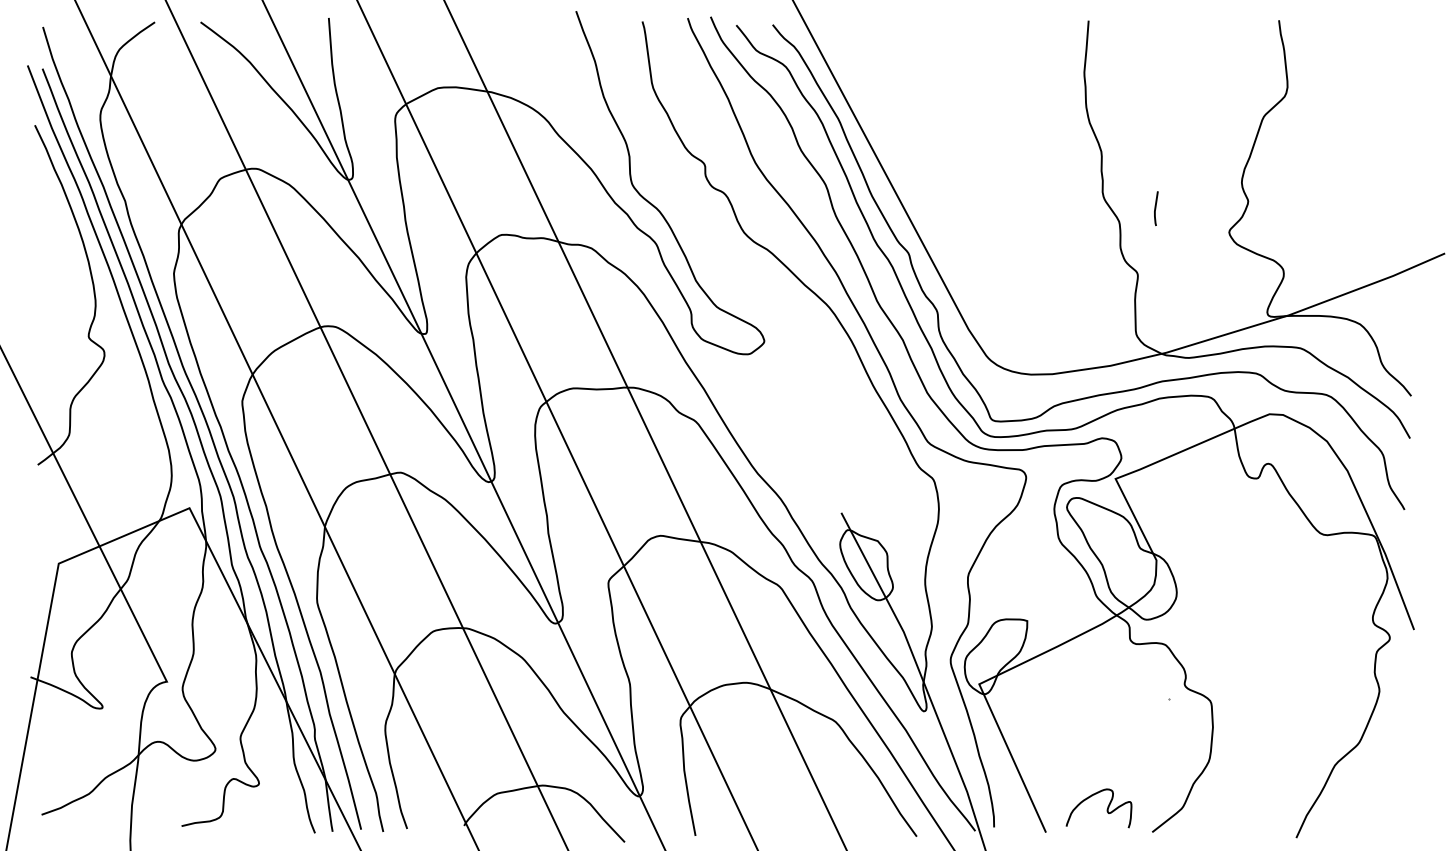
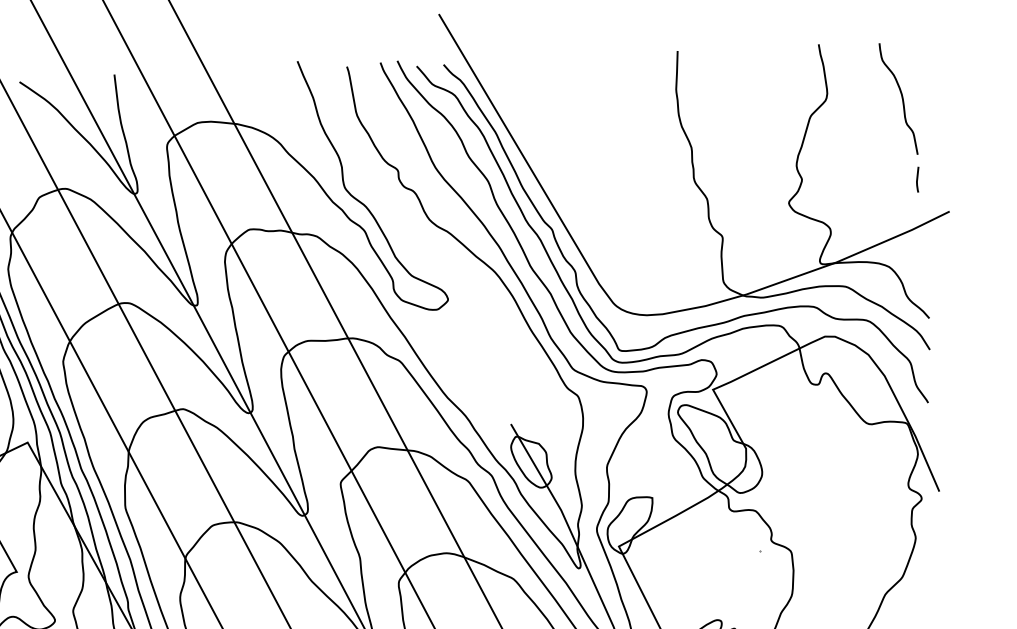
curve: (1387, 98) -> (901, 98), added
line: (1156, 208) -> (918, 179), moved

